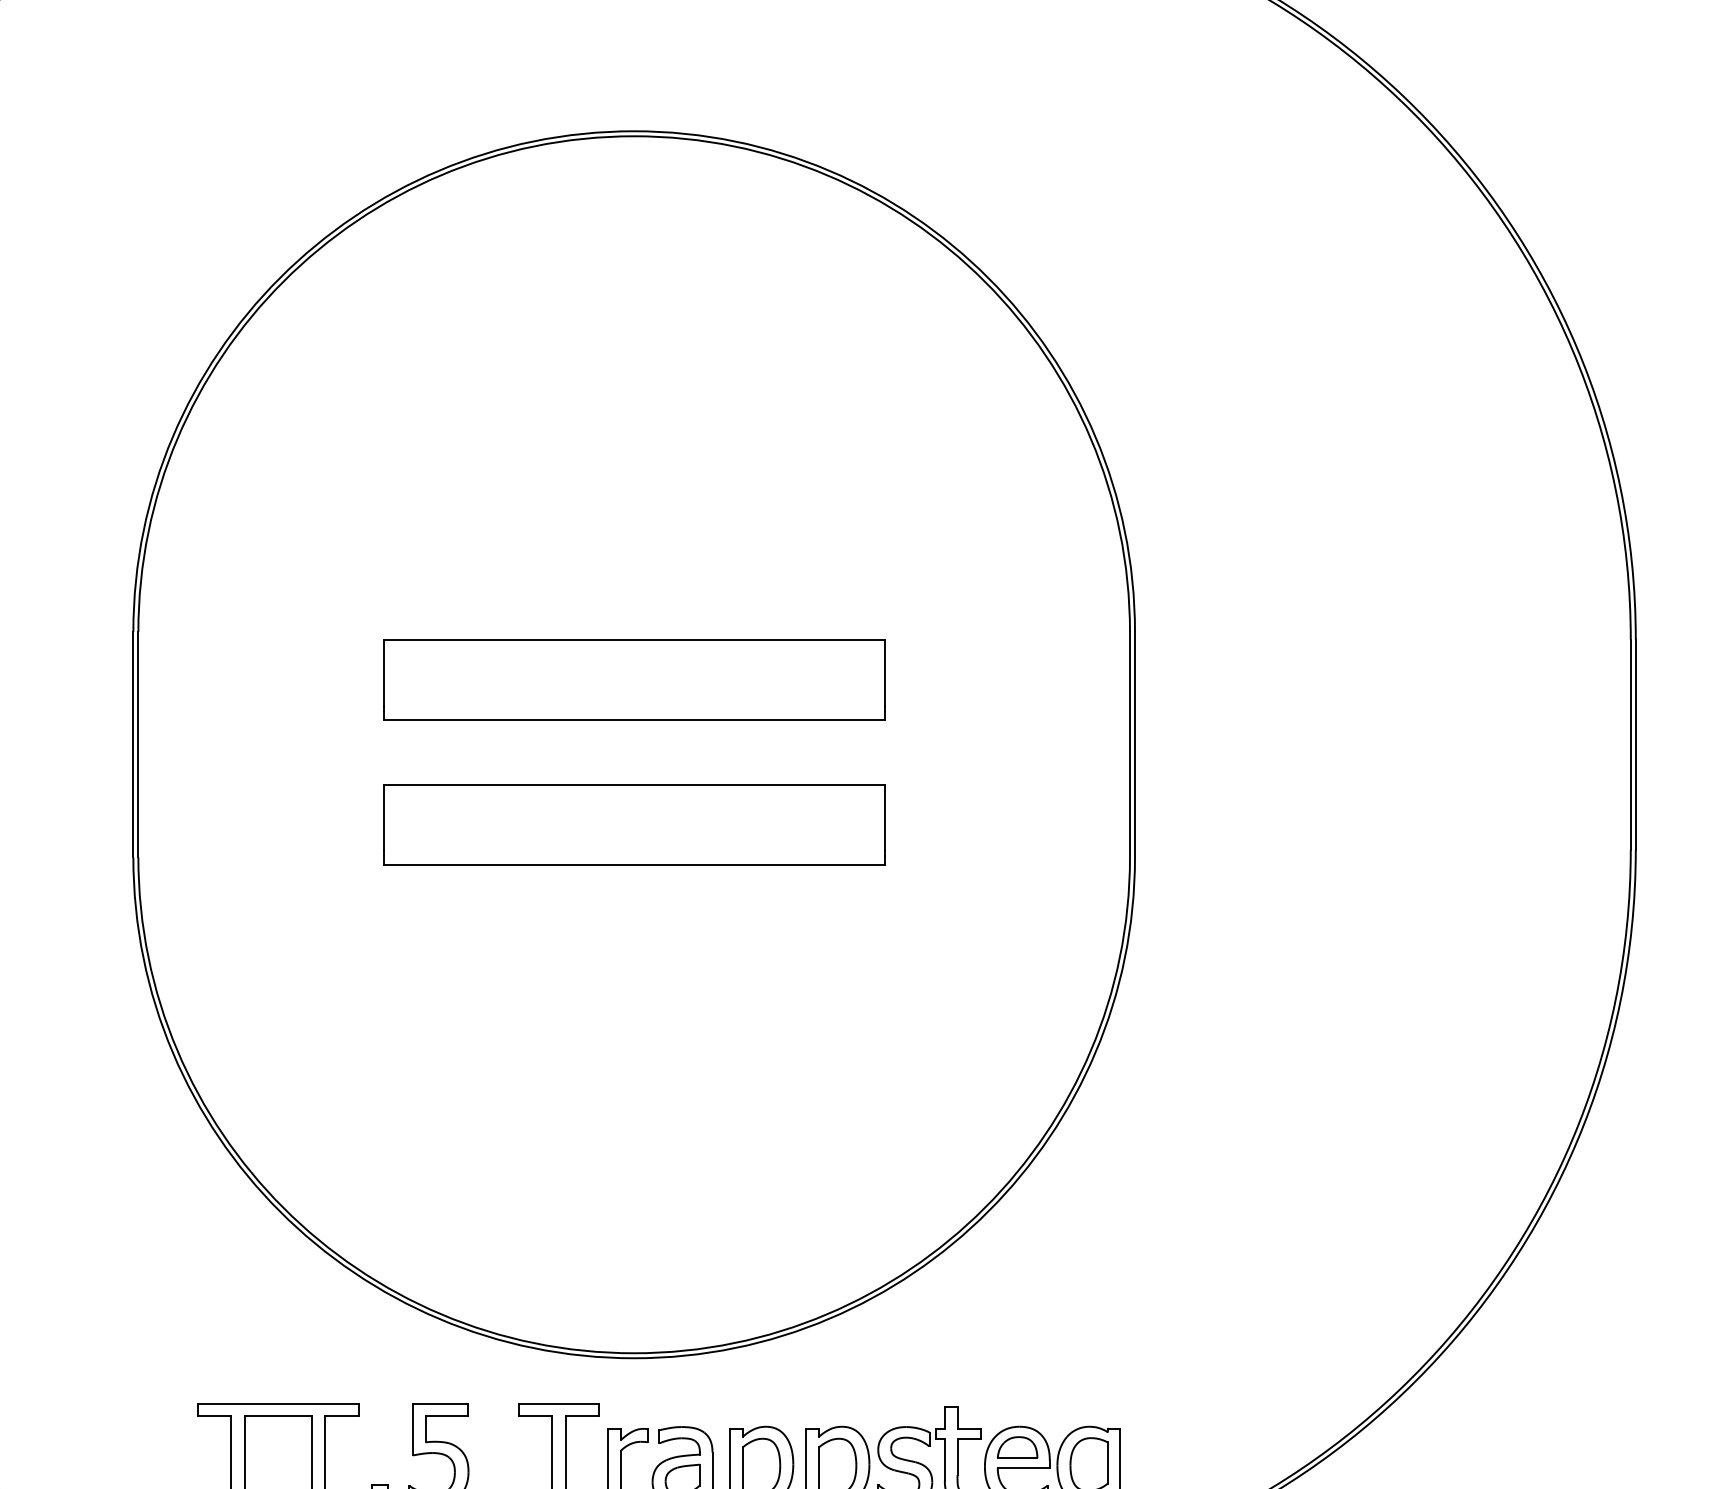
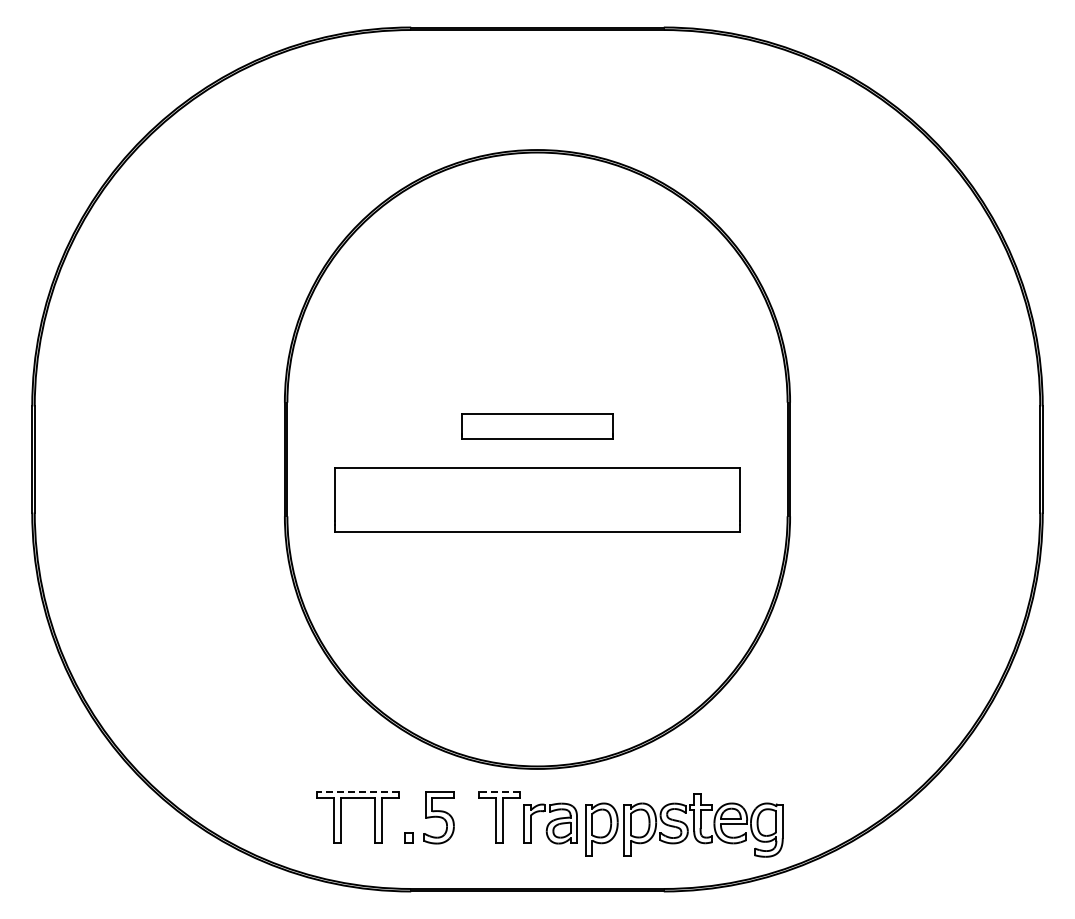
part: (634, 679) -> (537, 426), size x0.6
part: (634, 824) -> (537, 499), size x1.6
line: (277, 1402) -> (357, 791), solid -> dashed
line: (558, 1402) -> (499, 791), solid -> dashed

